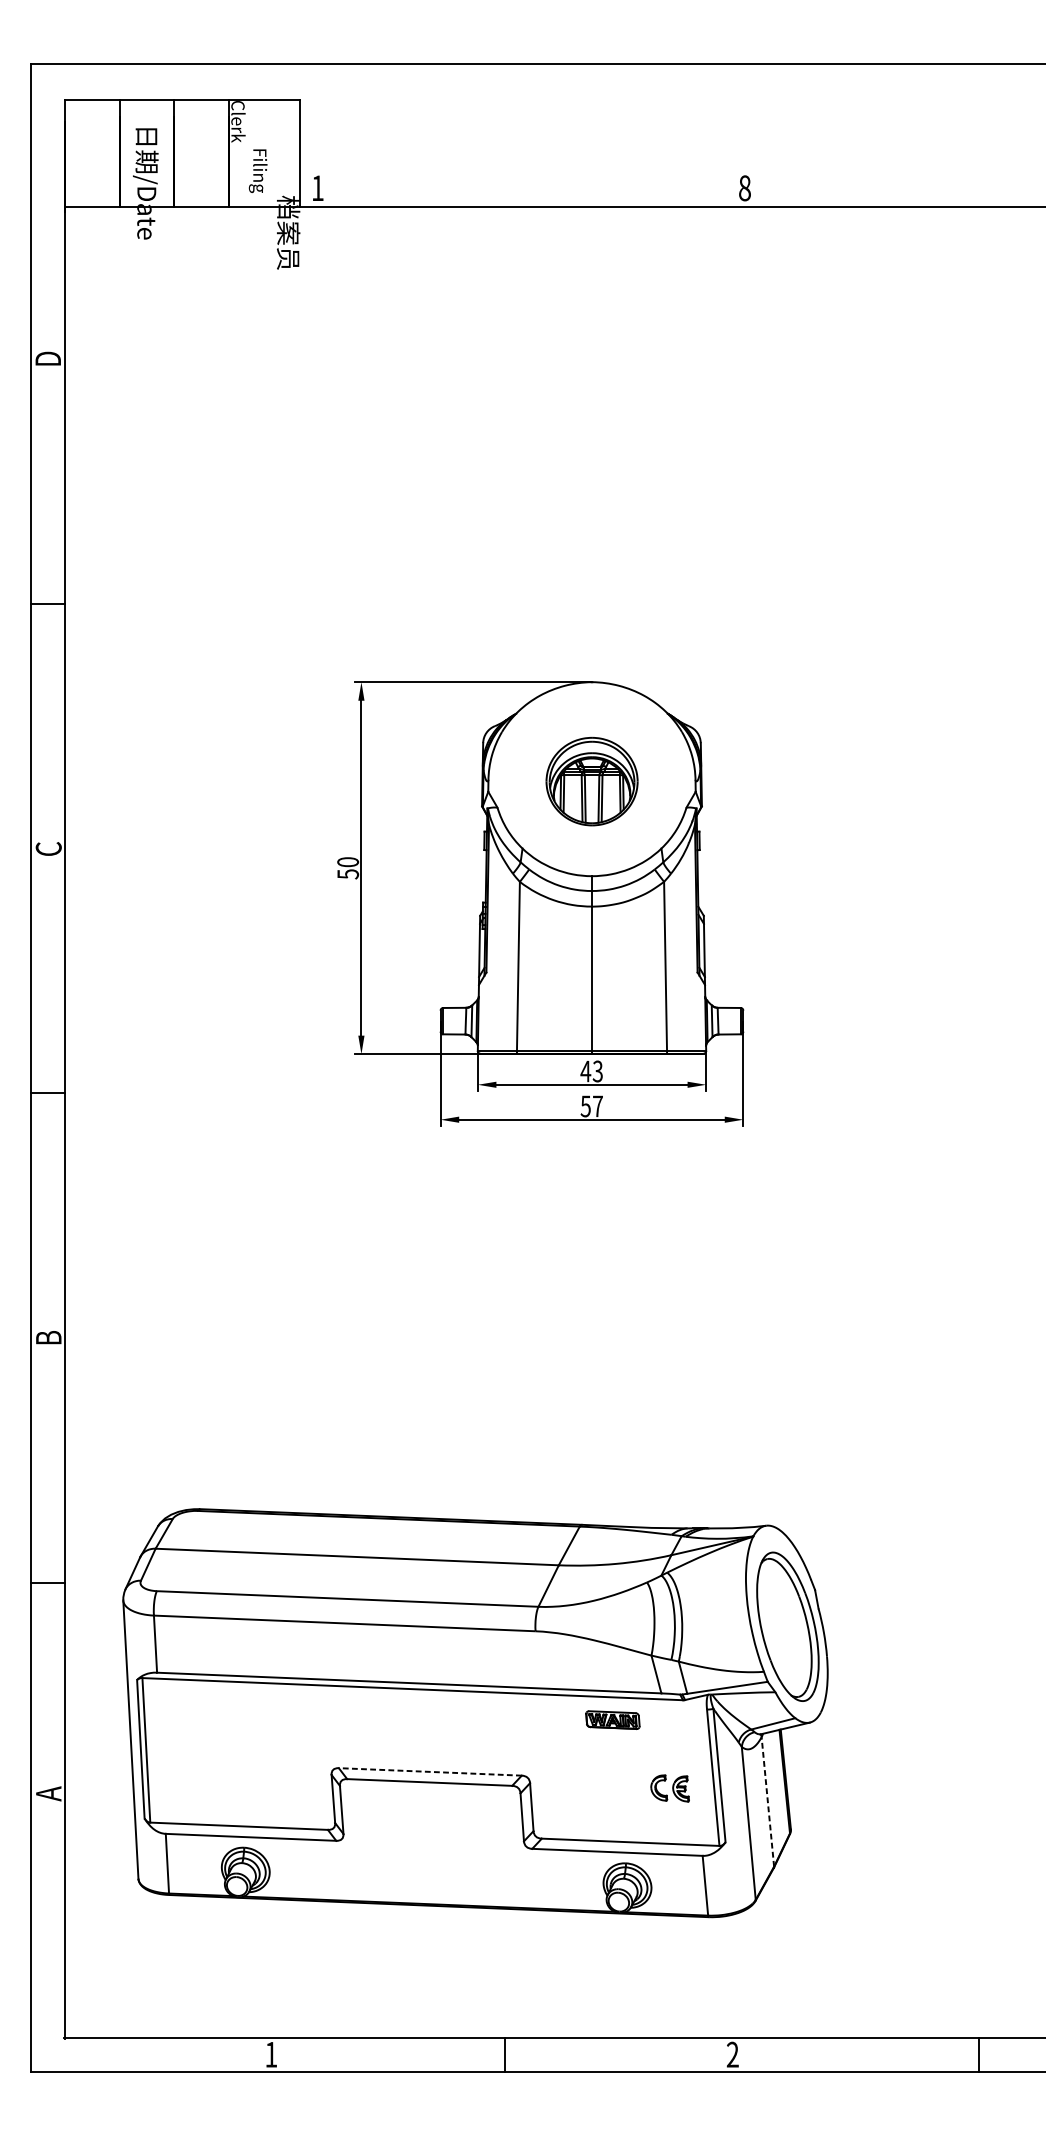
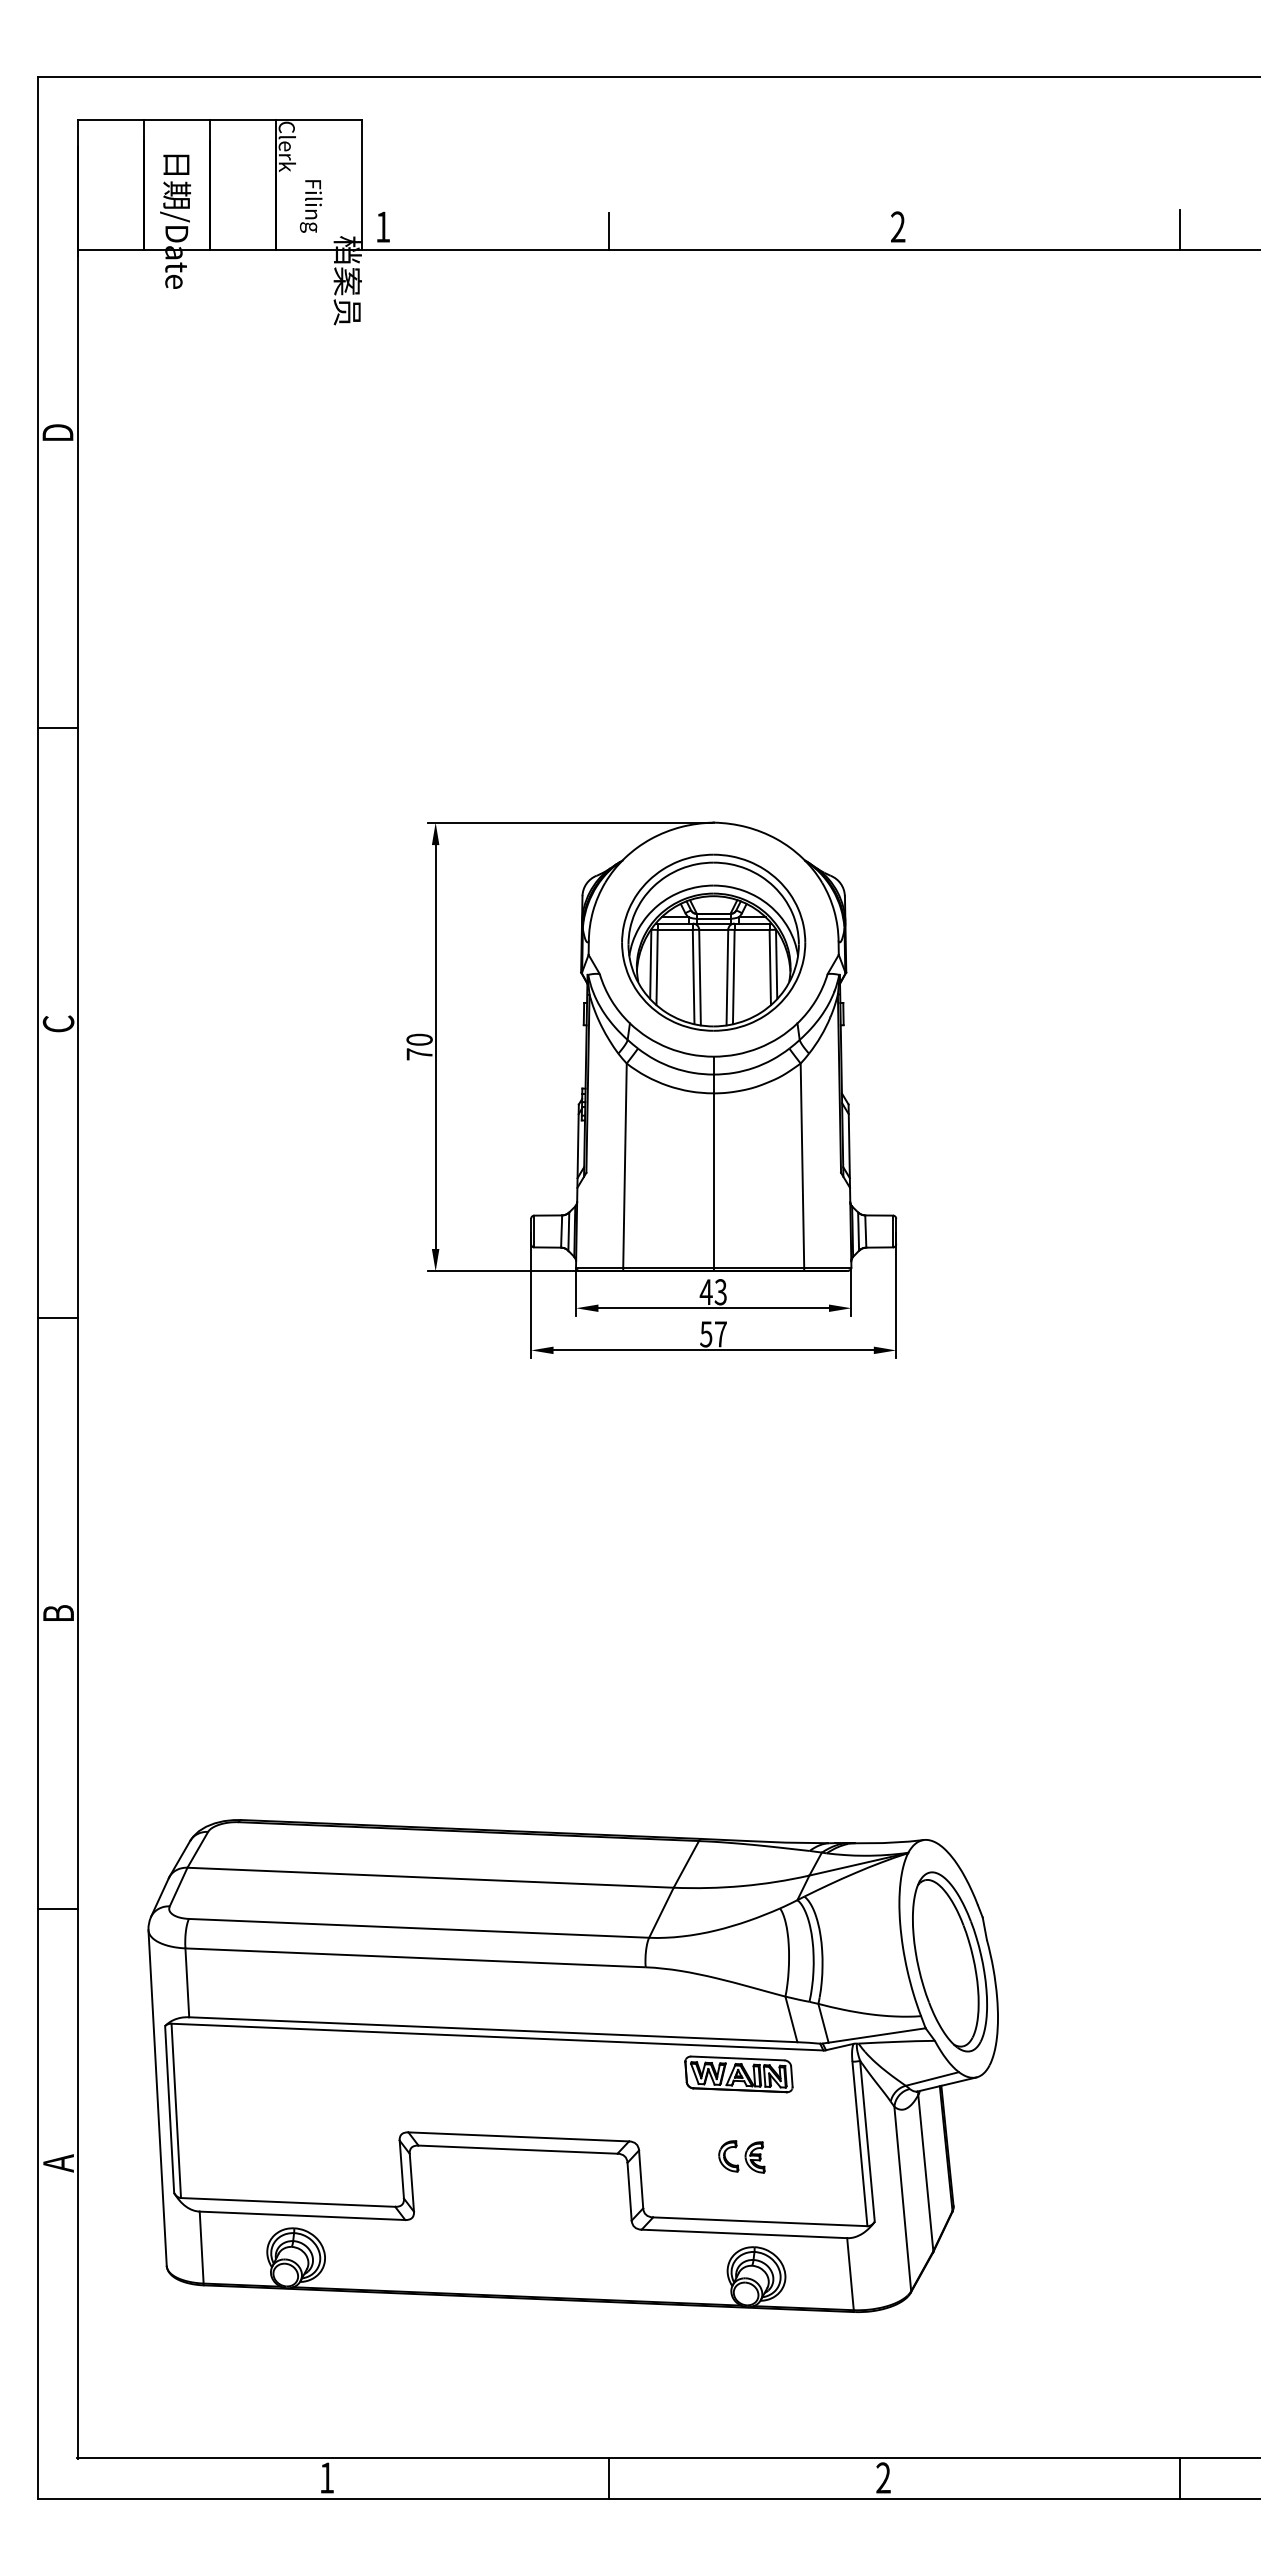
text: (745, 187) -> (898, 226), 8 -> 2
line: (979, 190) -> (1180, 229), added
line: (504, 191) -> (608, 231), added
part: (591, 781) -> (713, 942), size x1.67
text: (348, 874) -> (419, 1054), 50 -> 70
part: (612, 1720) -> (738, 2074), size x1.67
line: (430, 1771) -> (518, 2136), dashed -> solid
part: (669, 1788) -> (741, 2156), moved
line: (767, 1801) -> (925, 2172), dashed -> solid

